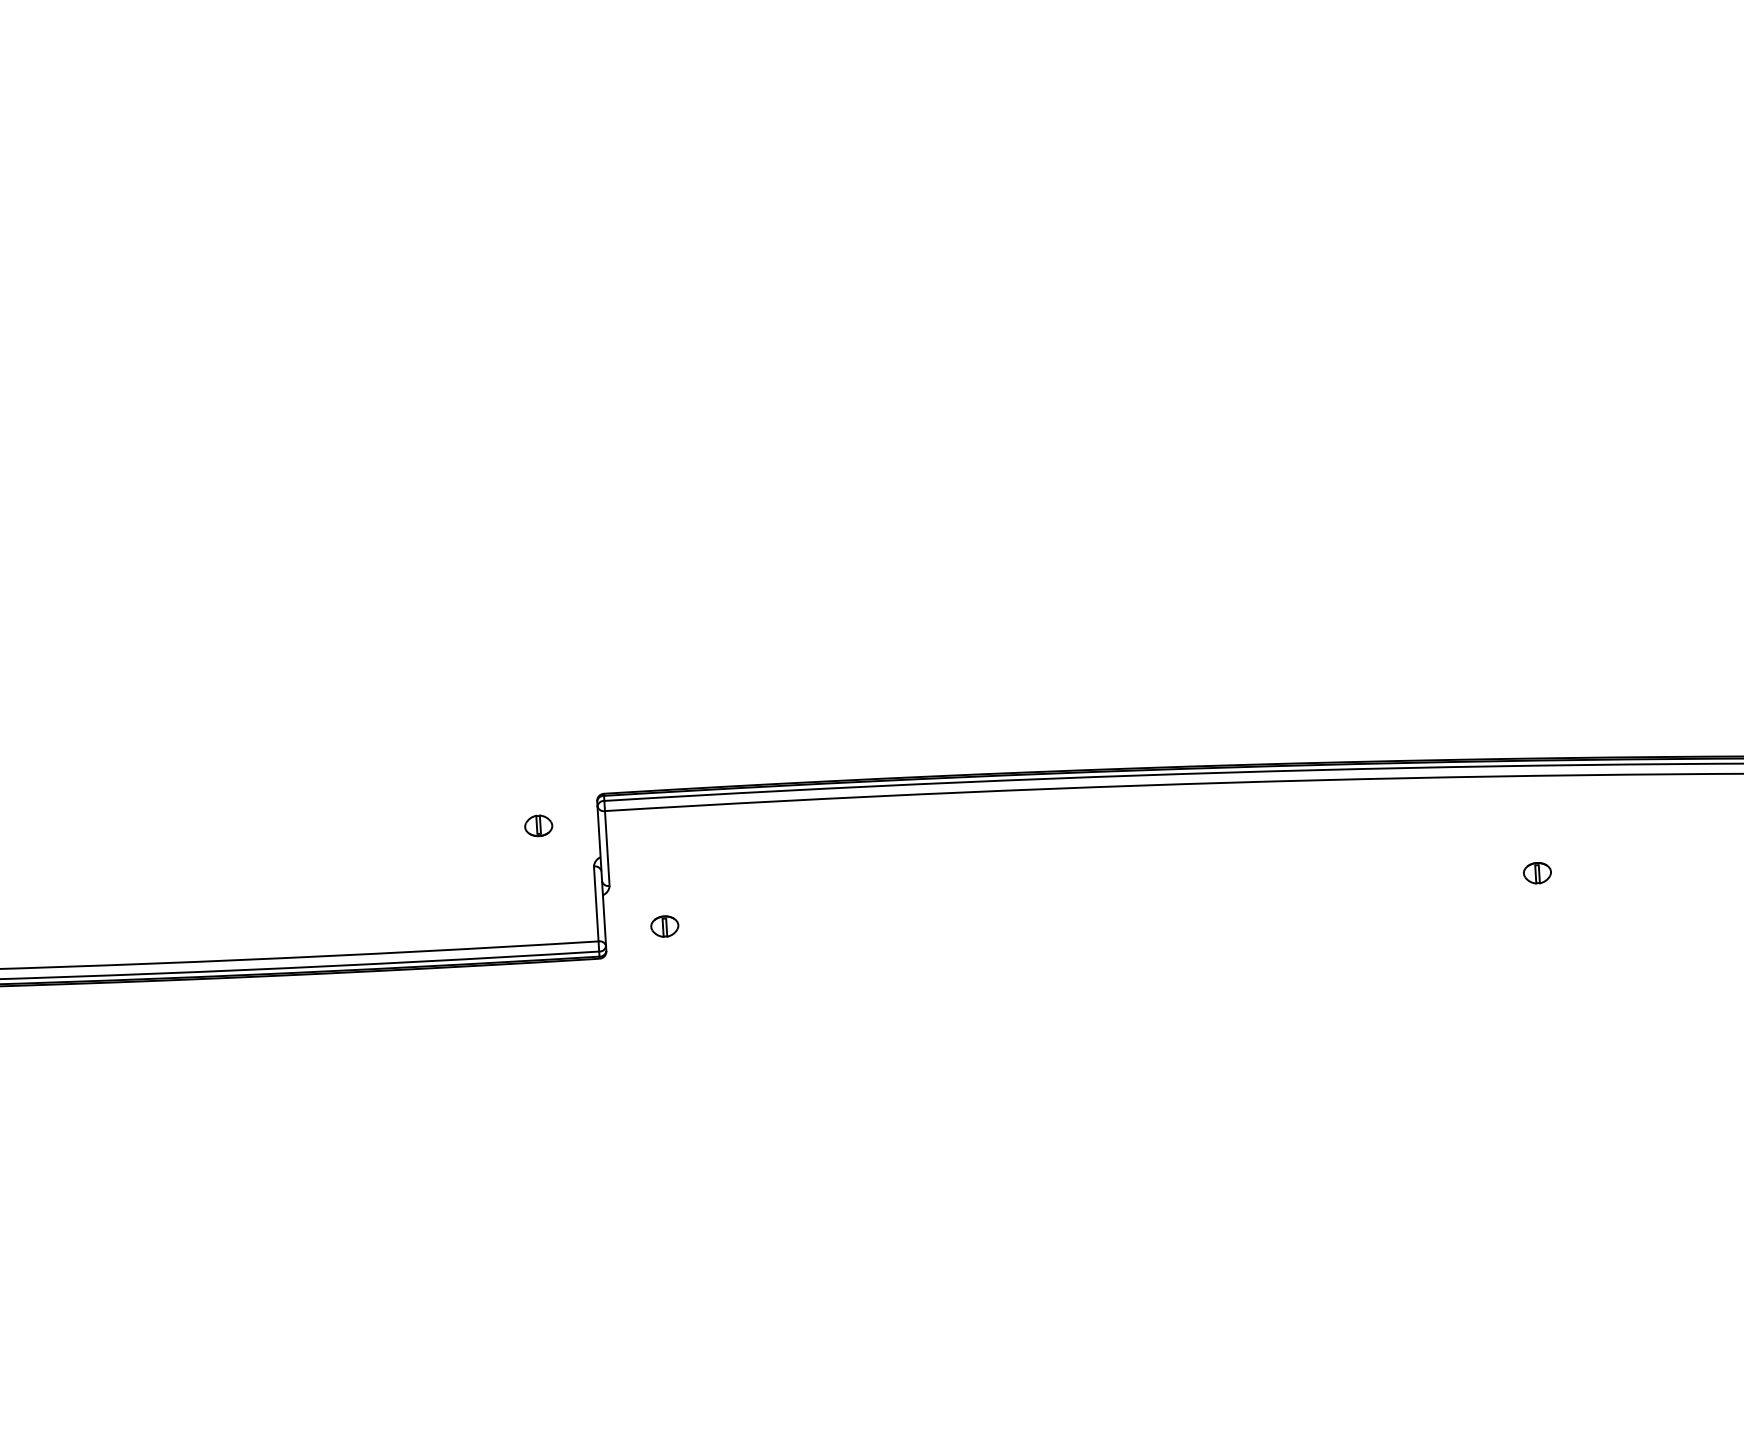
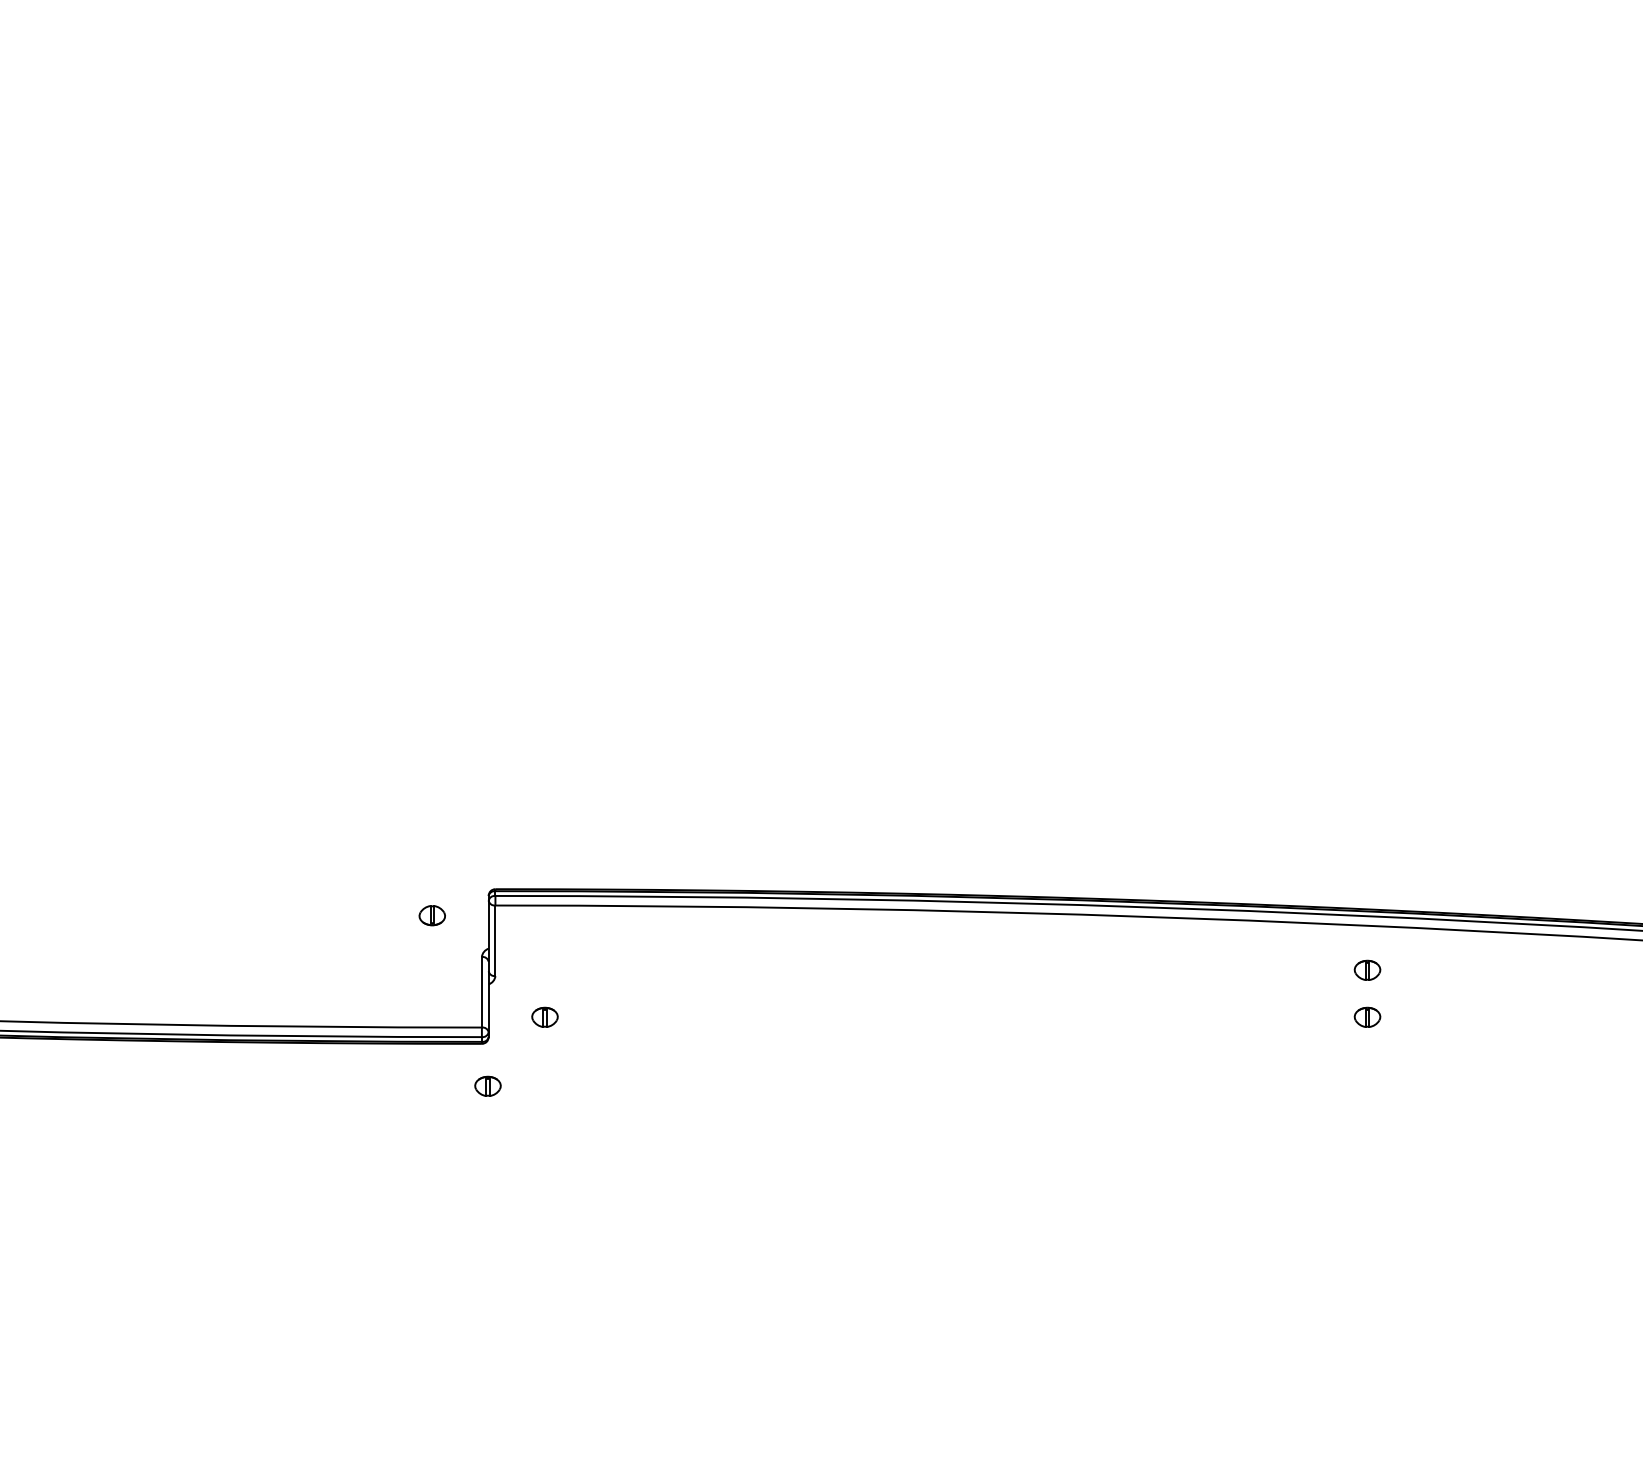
part: (1534, 822) -> (1367, 969), added
part: (608, 1002) -> (487, 1085), added

